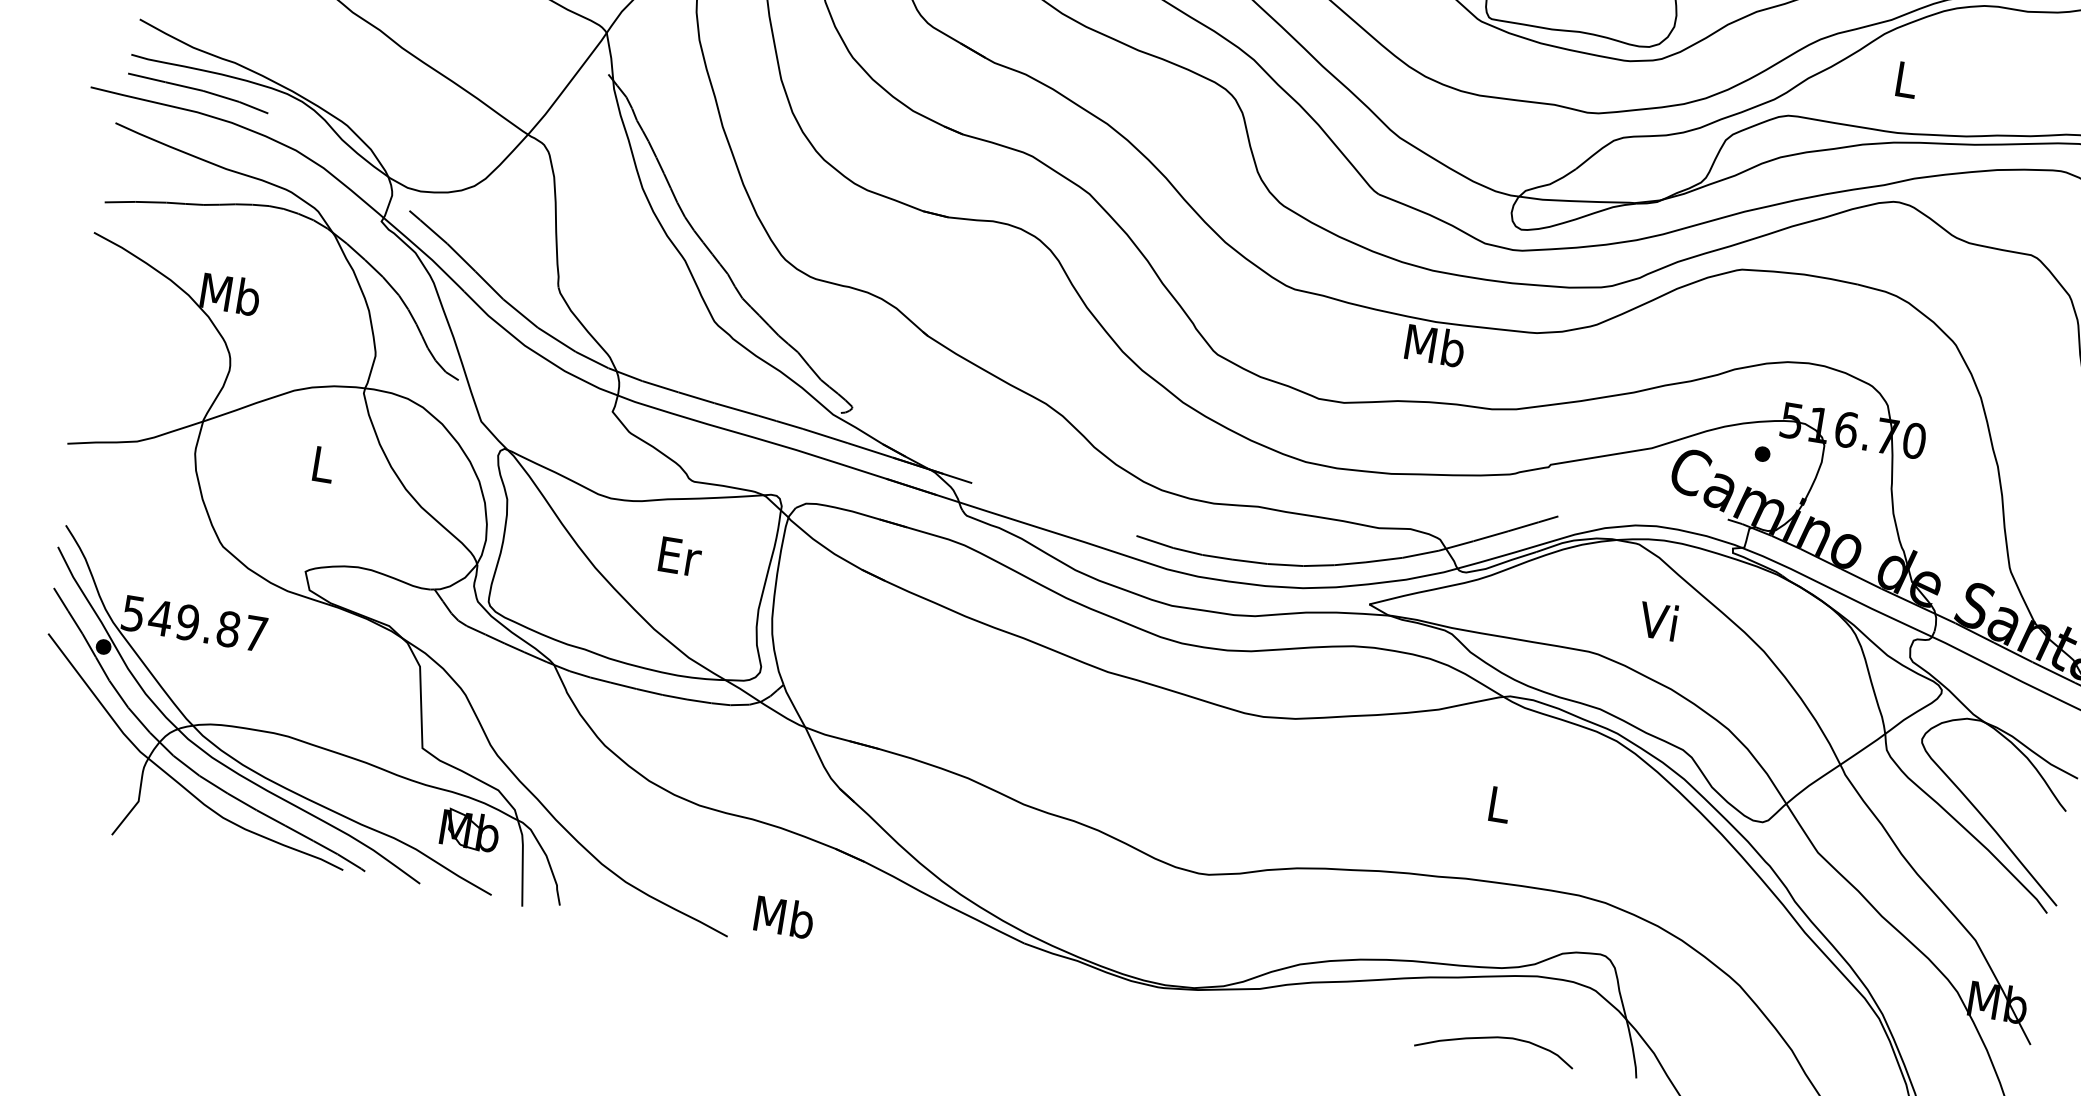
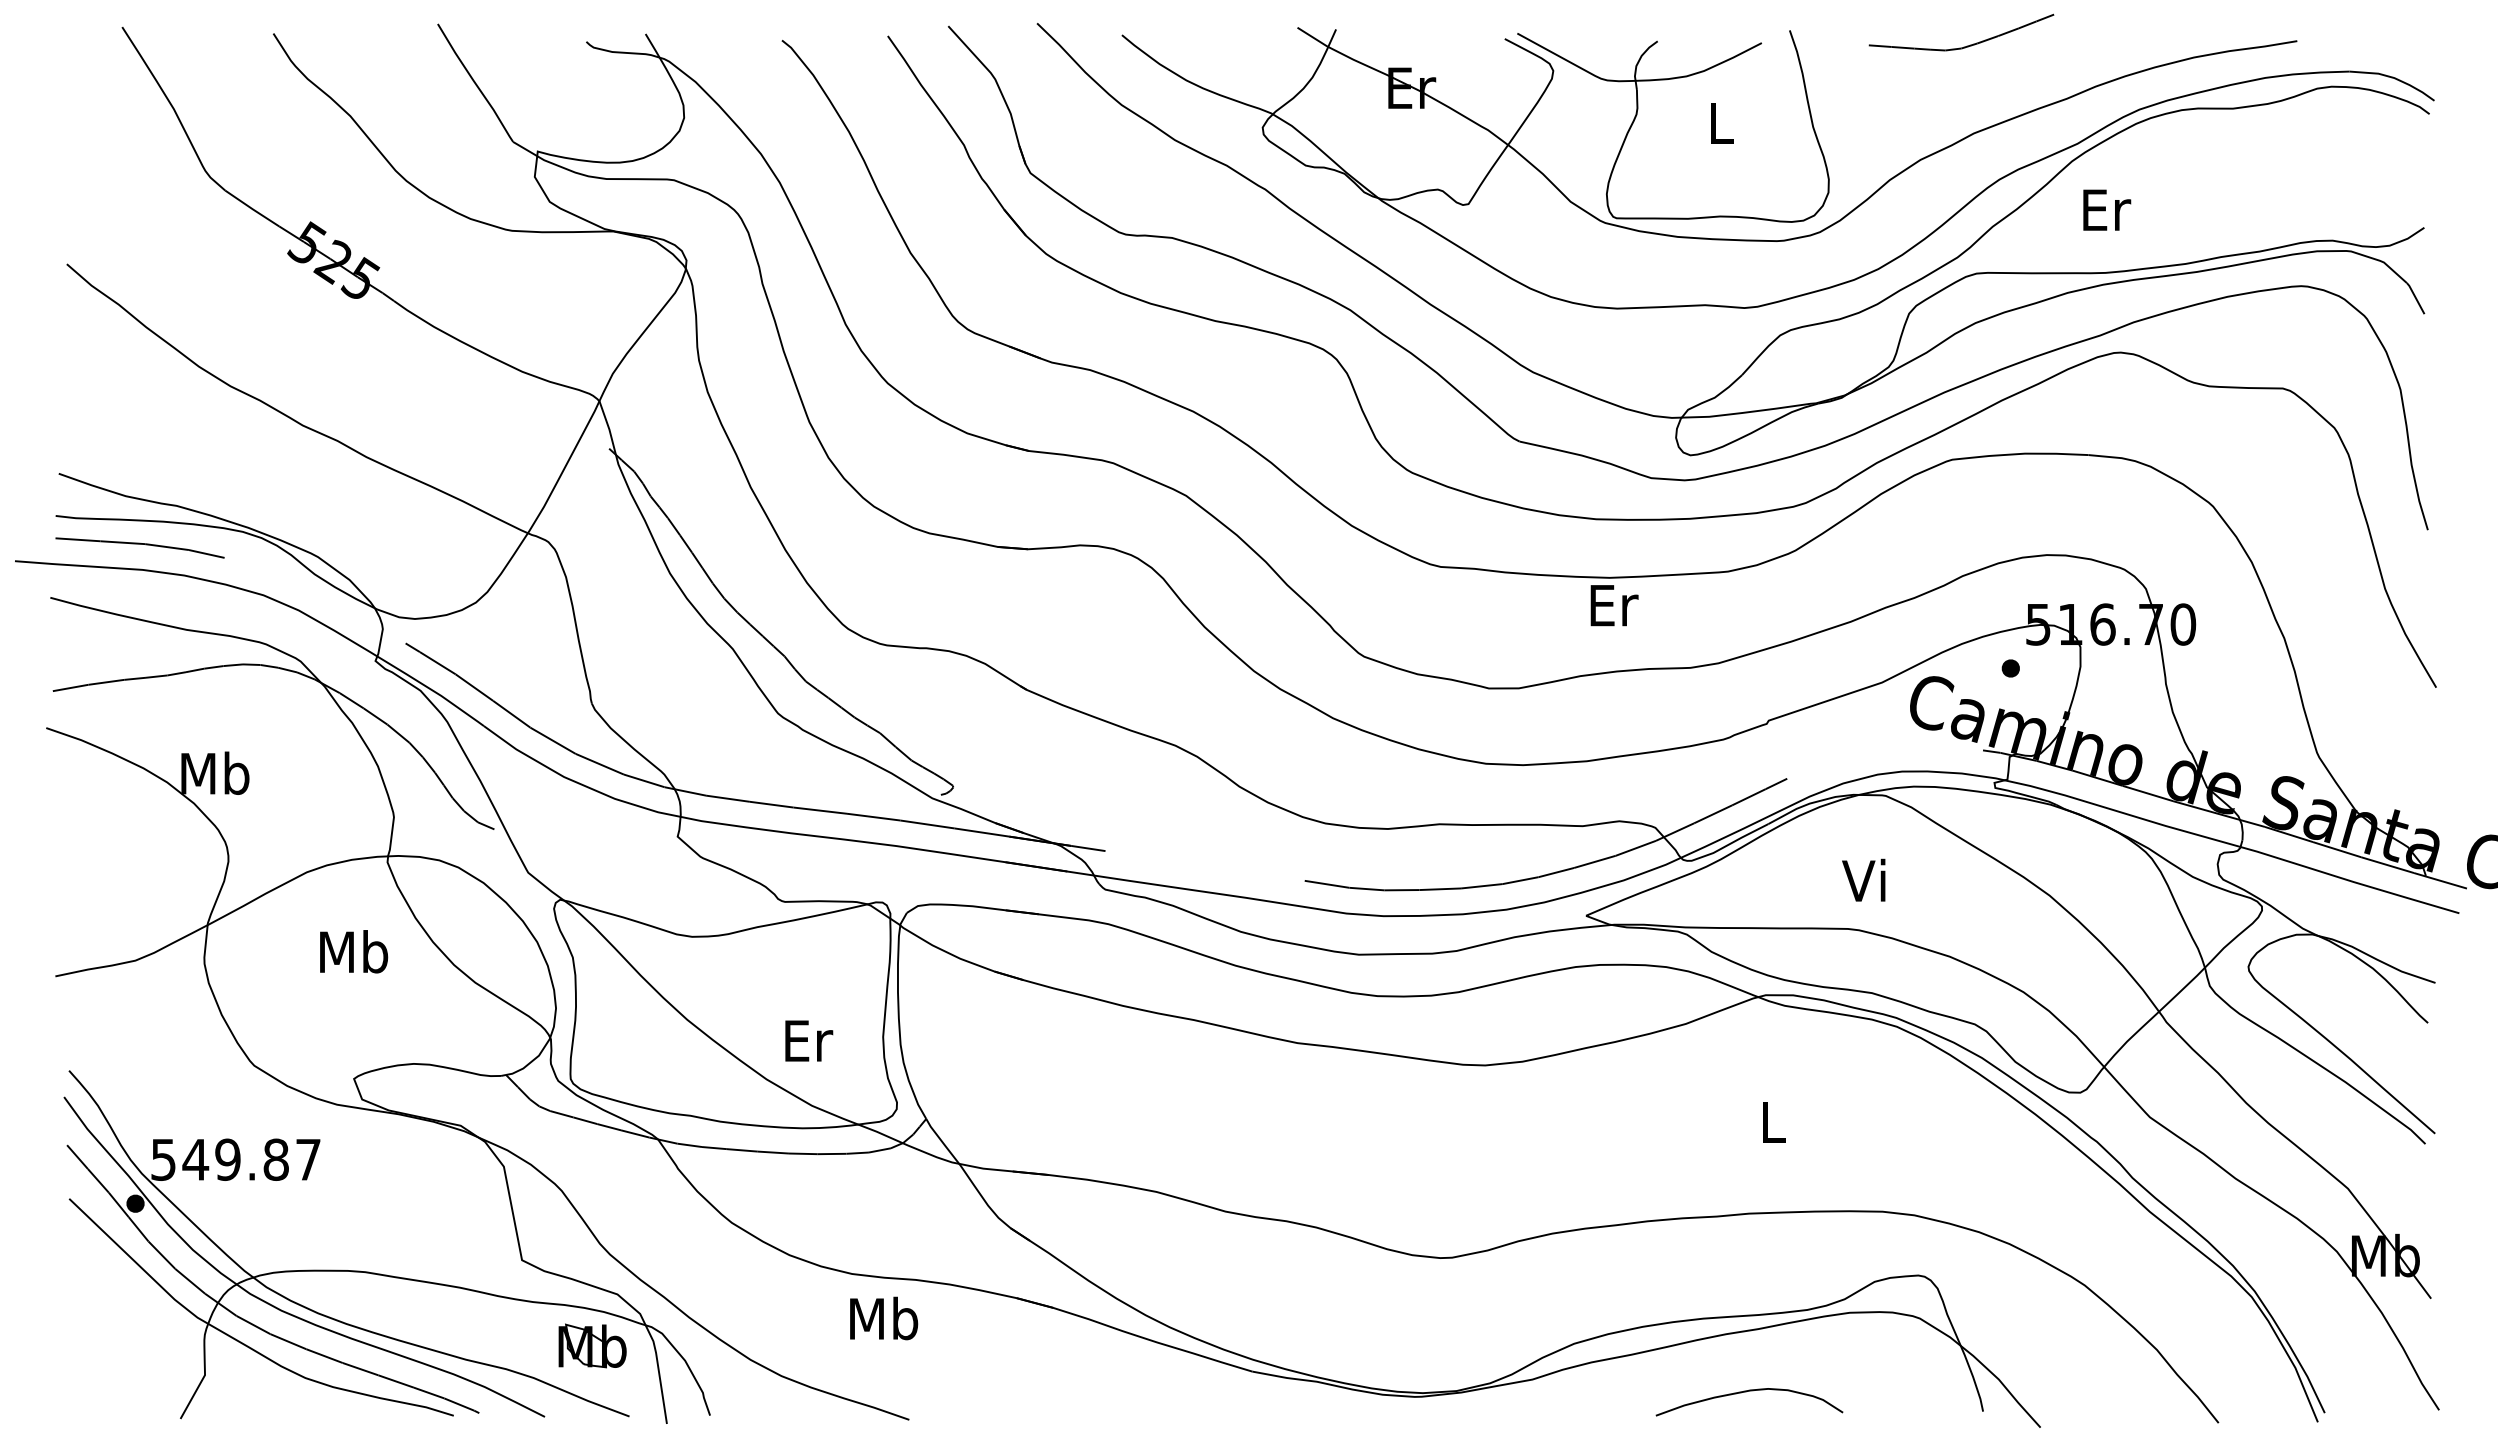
text: (1907, 79) -> (2107, 209), L -> Er
text: (1435, 345) -> (1613, 604), Mb -> Er
text: (323, 464) -> (354, 951), L -> Mb
text: (680, 556) -> (809, 1040), moved
text: (1657, 620) -> (1863, 879), moved
text: (784, 917) -> (884, 1318), moved
curve: (1493, 1038) -> (1746, 1392), moved

